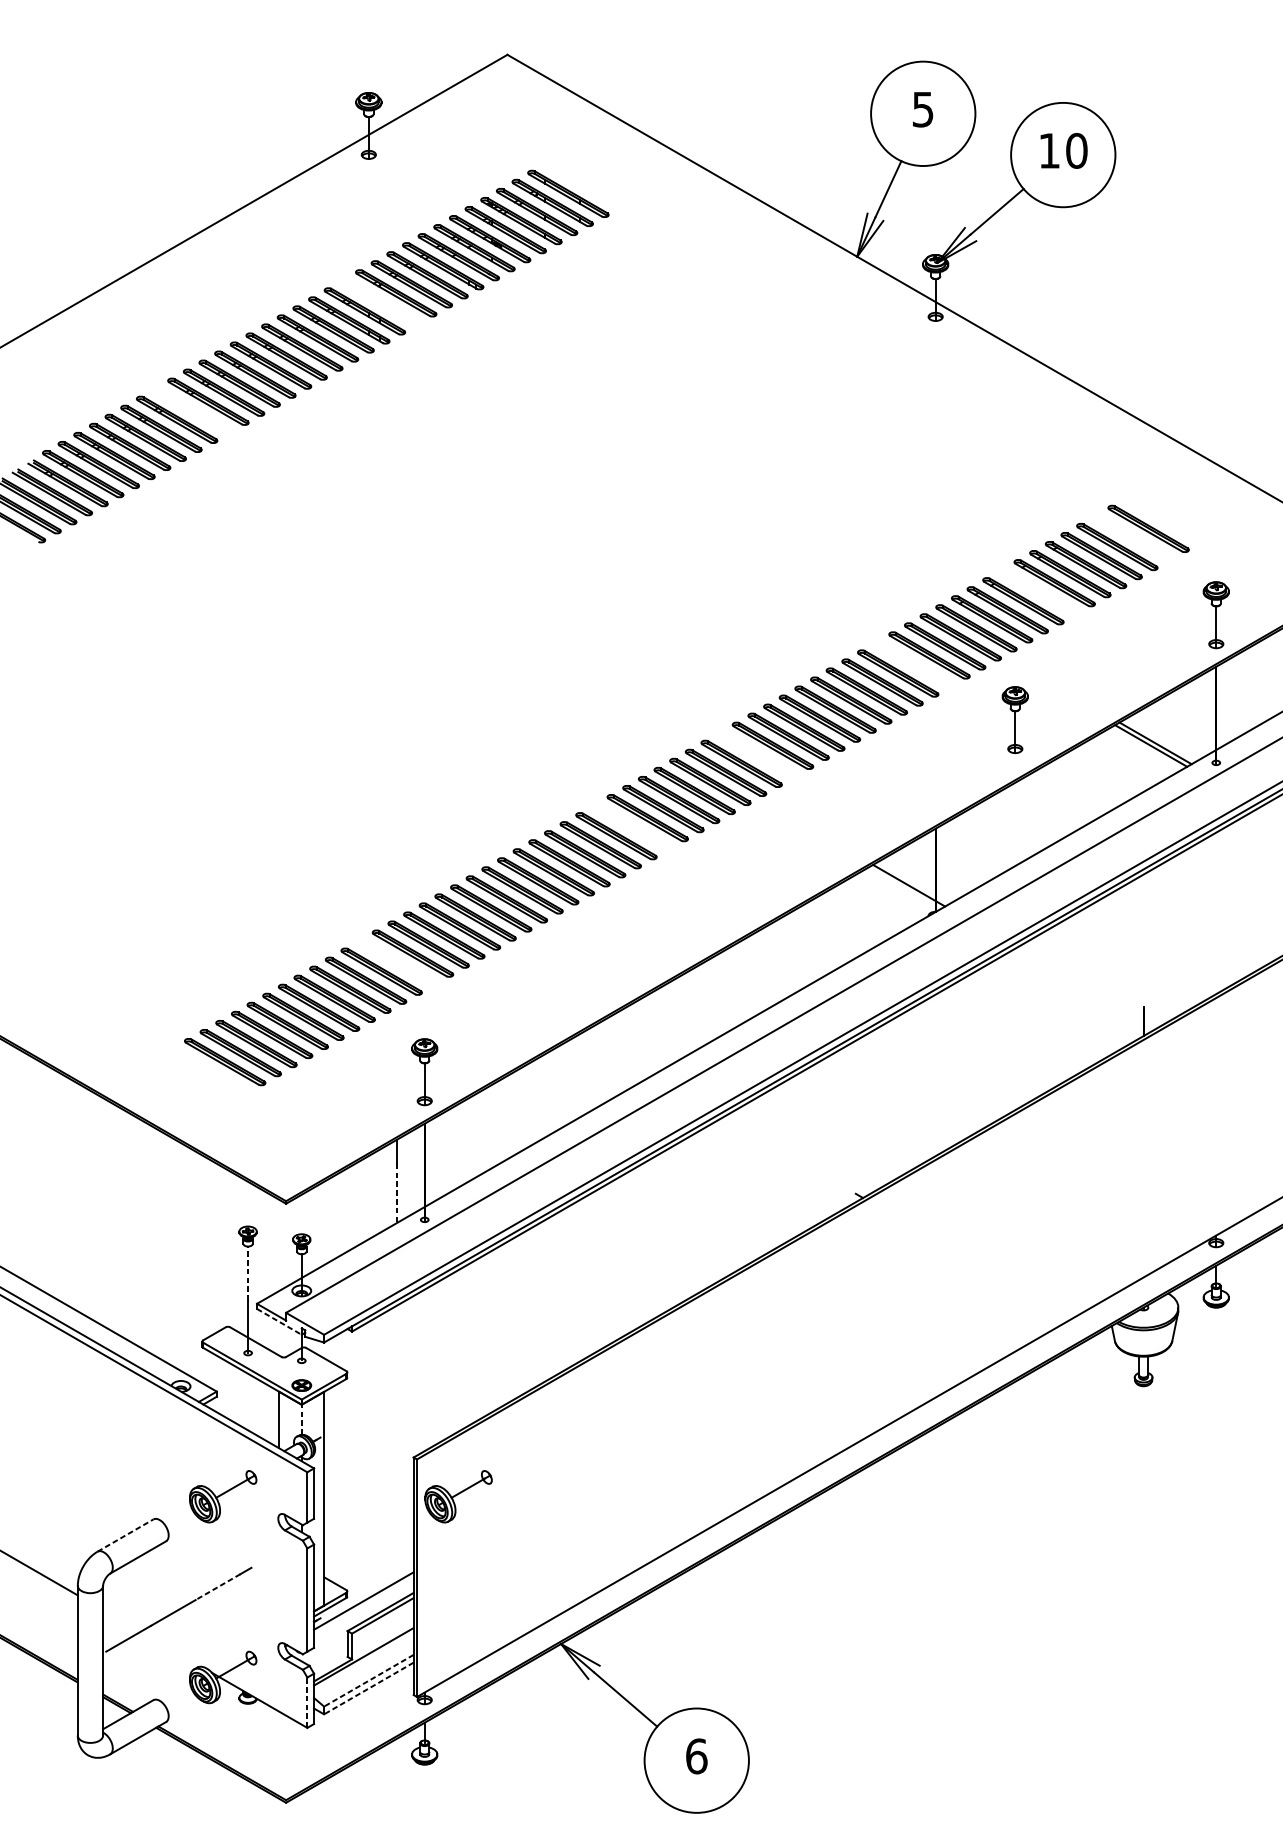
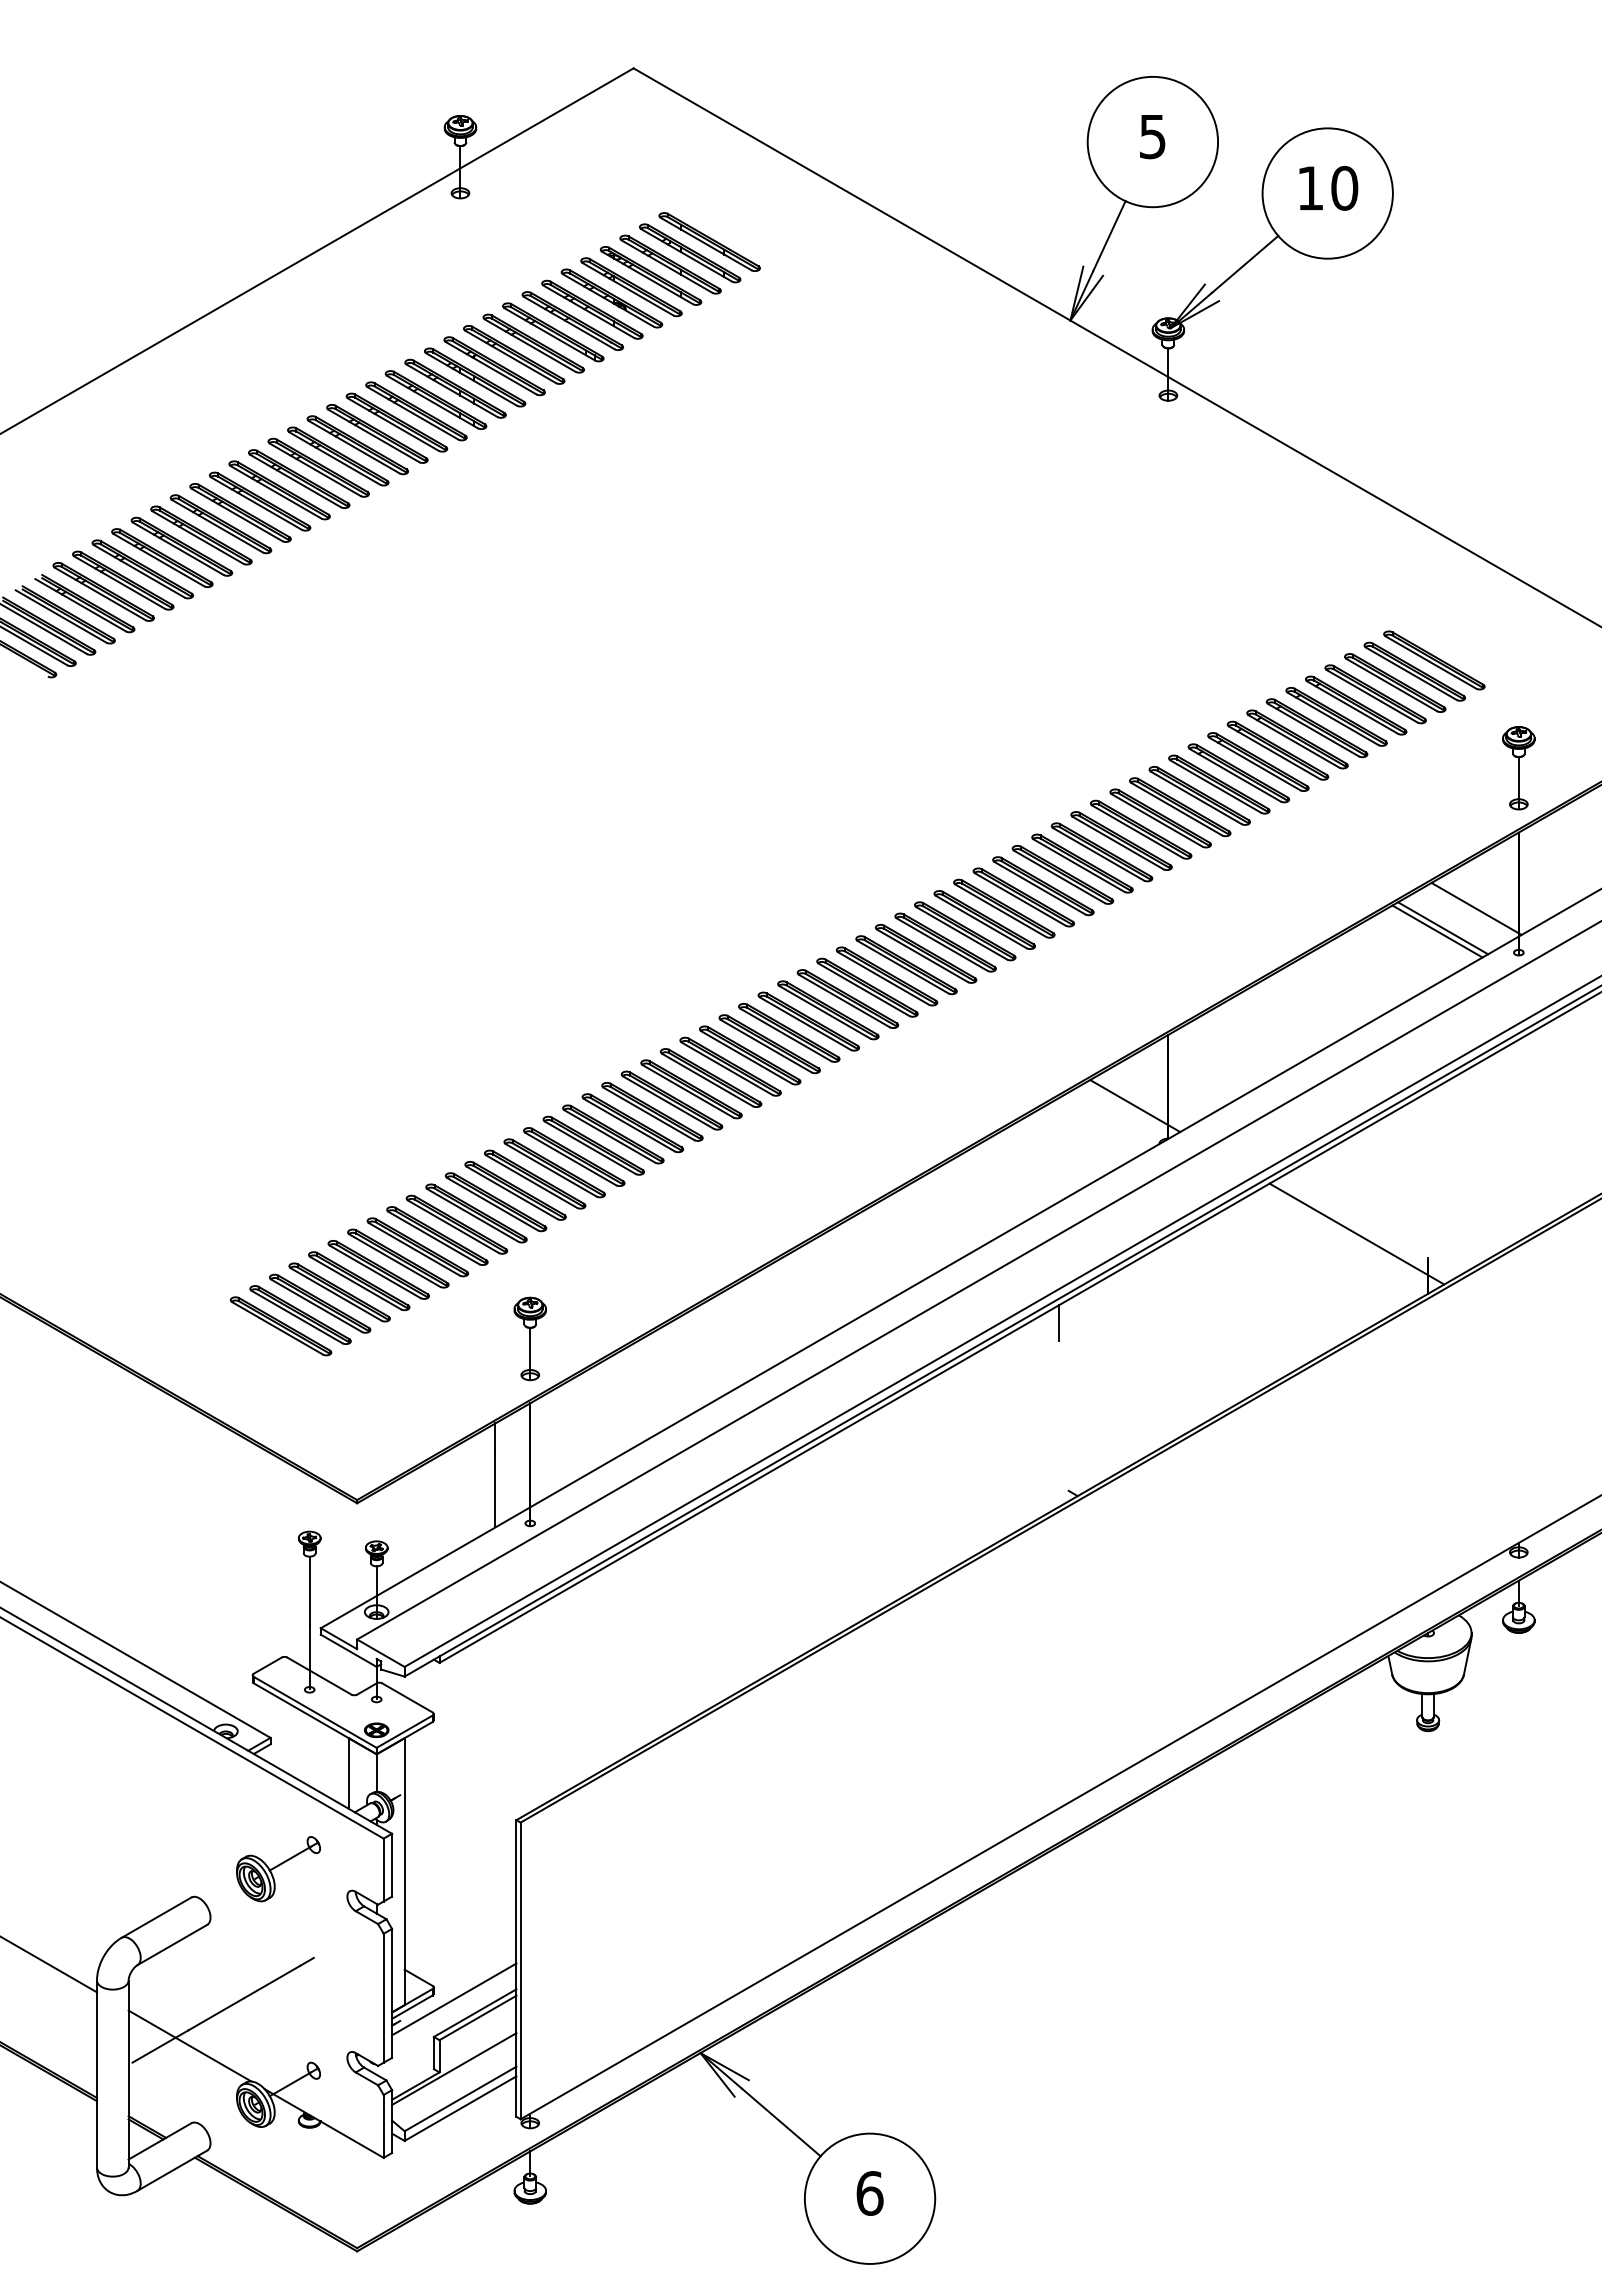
part: (380, 302) -> (475, 377), added
part: (192, 410) -> (240, 512), added
part: (1132, 537) -> (1414, 671), added
part: (1039, 592) -> (1297, 739), added
part: (914, 664) -> (1141, 829), added
part: (1015, 720) -> (1267, 899), removed
line: (1182, 727) -> (1476, 908), added
part: (757, 754) -> (945, 942), added
part: (632, 826) -> (789, 1032), added
part: (397, 962) -> (496, 1202), added
line: (1086, 987) -> (1356, 1233), added
line: (848, 1059) -> (1059, 1323), added
line: (396, 1193) -> (495, 1490), dashed -> solid
line: (247, 1273) -> (309, 1590), dashed -> solid
line: (279, 1322) -> (349, 1651), dashed -> solid
line: (301, 1420) -> (376, 1773), dashed -> solid
part: (458, 1497) -> (572, 1869), removed
line: (126, 1535) -> (157, 1917), dashed -> solid
line: (217, 1587) -> (271, 1982), dashed -> solid
line: (151, 1637) -> (189, 2045), added
line: (368, 1680) -> (460, 2098), dashed -> solid
line: (368, 1688) -> (460, 2108), dashed -> solid
line: (307, 1701) -> (383, 2125), dashed -> solid

